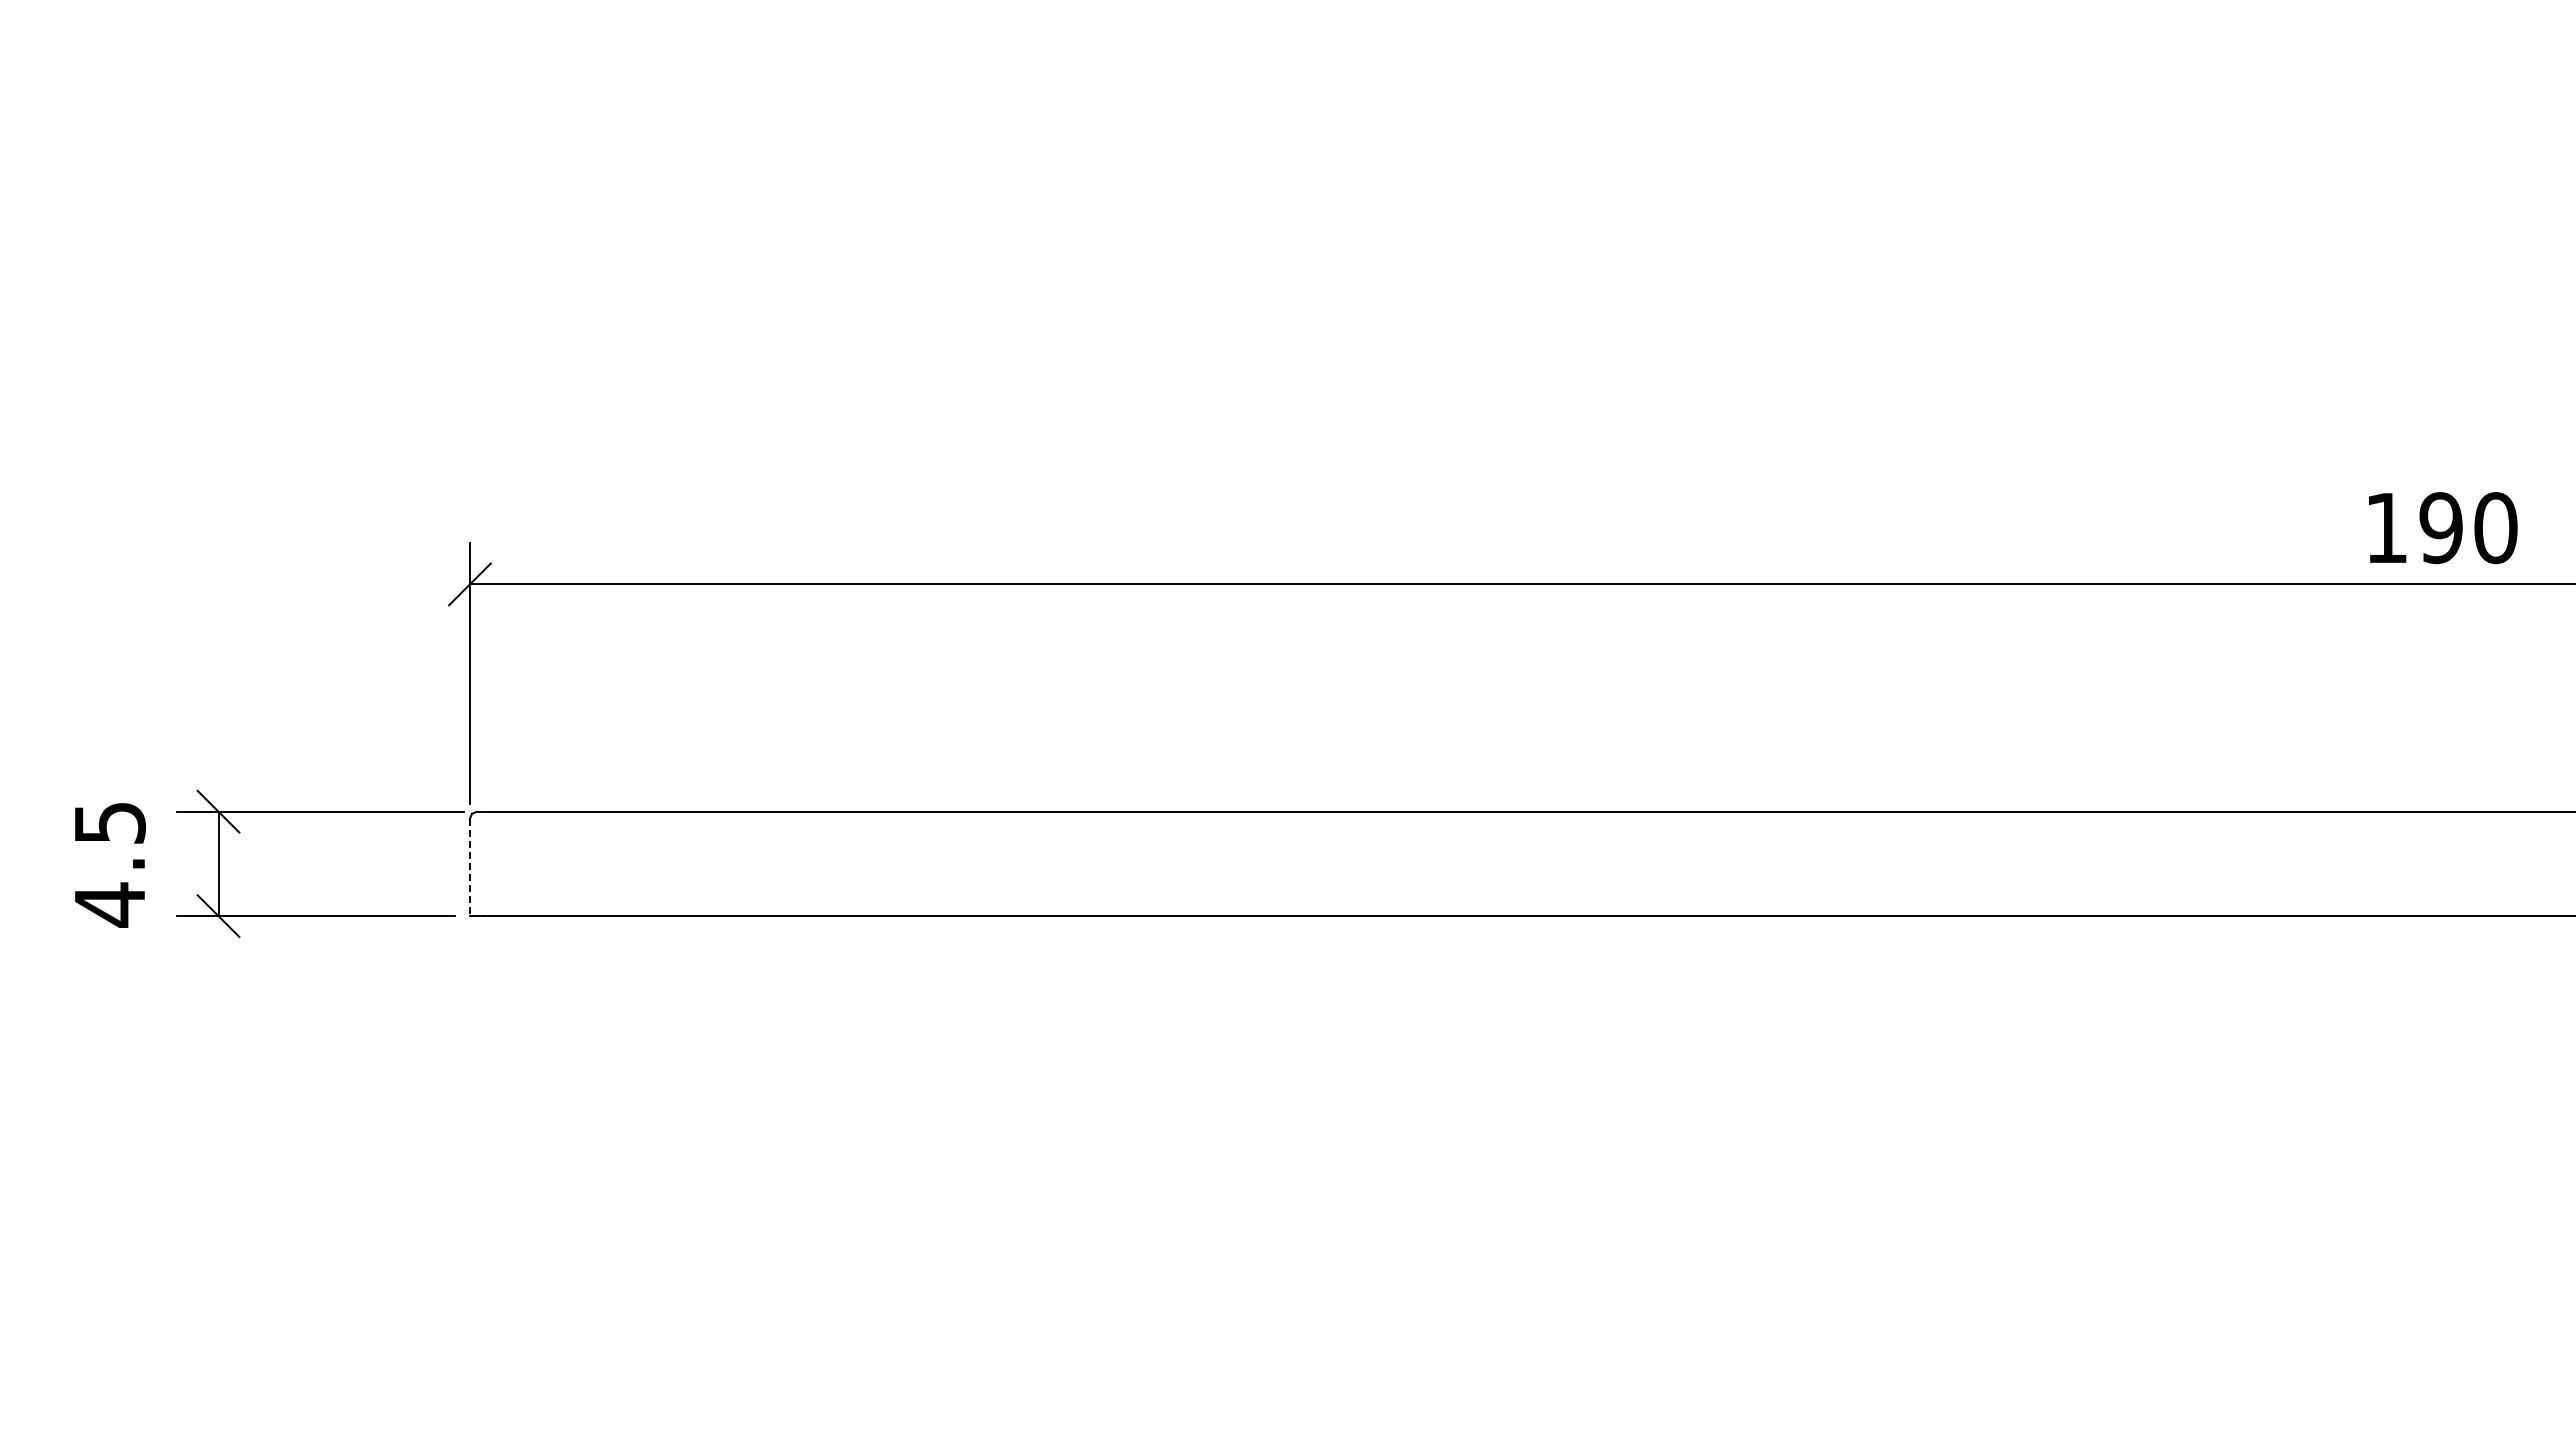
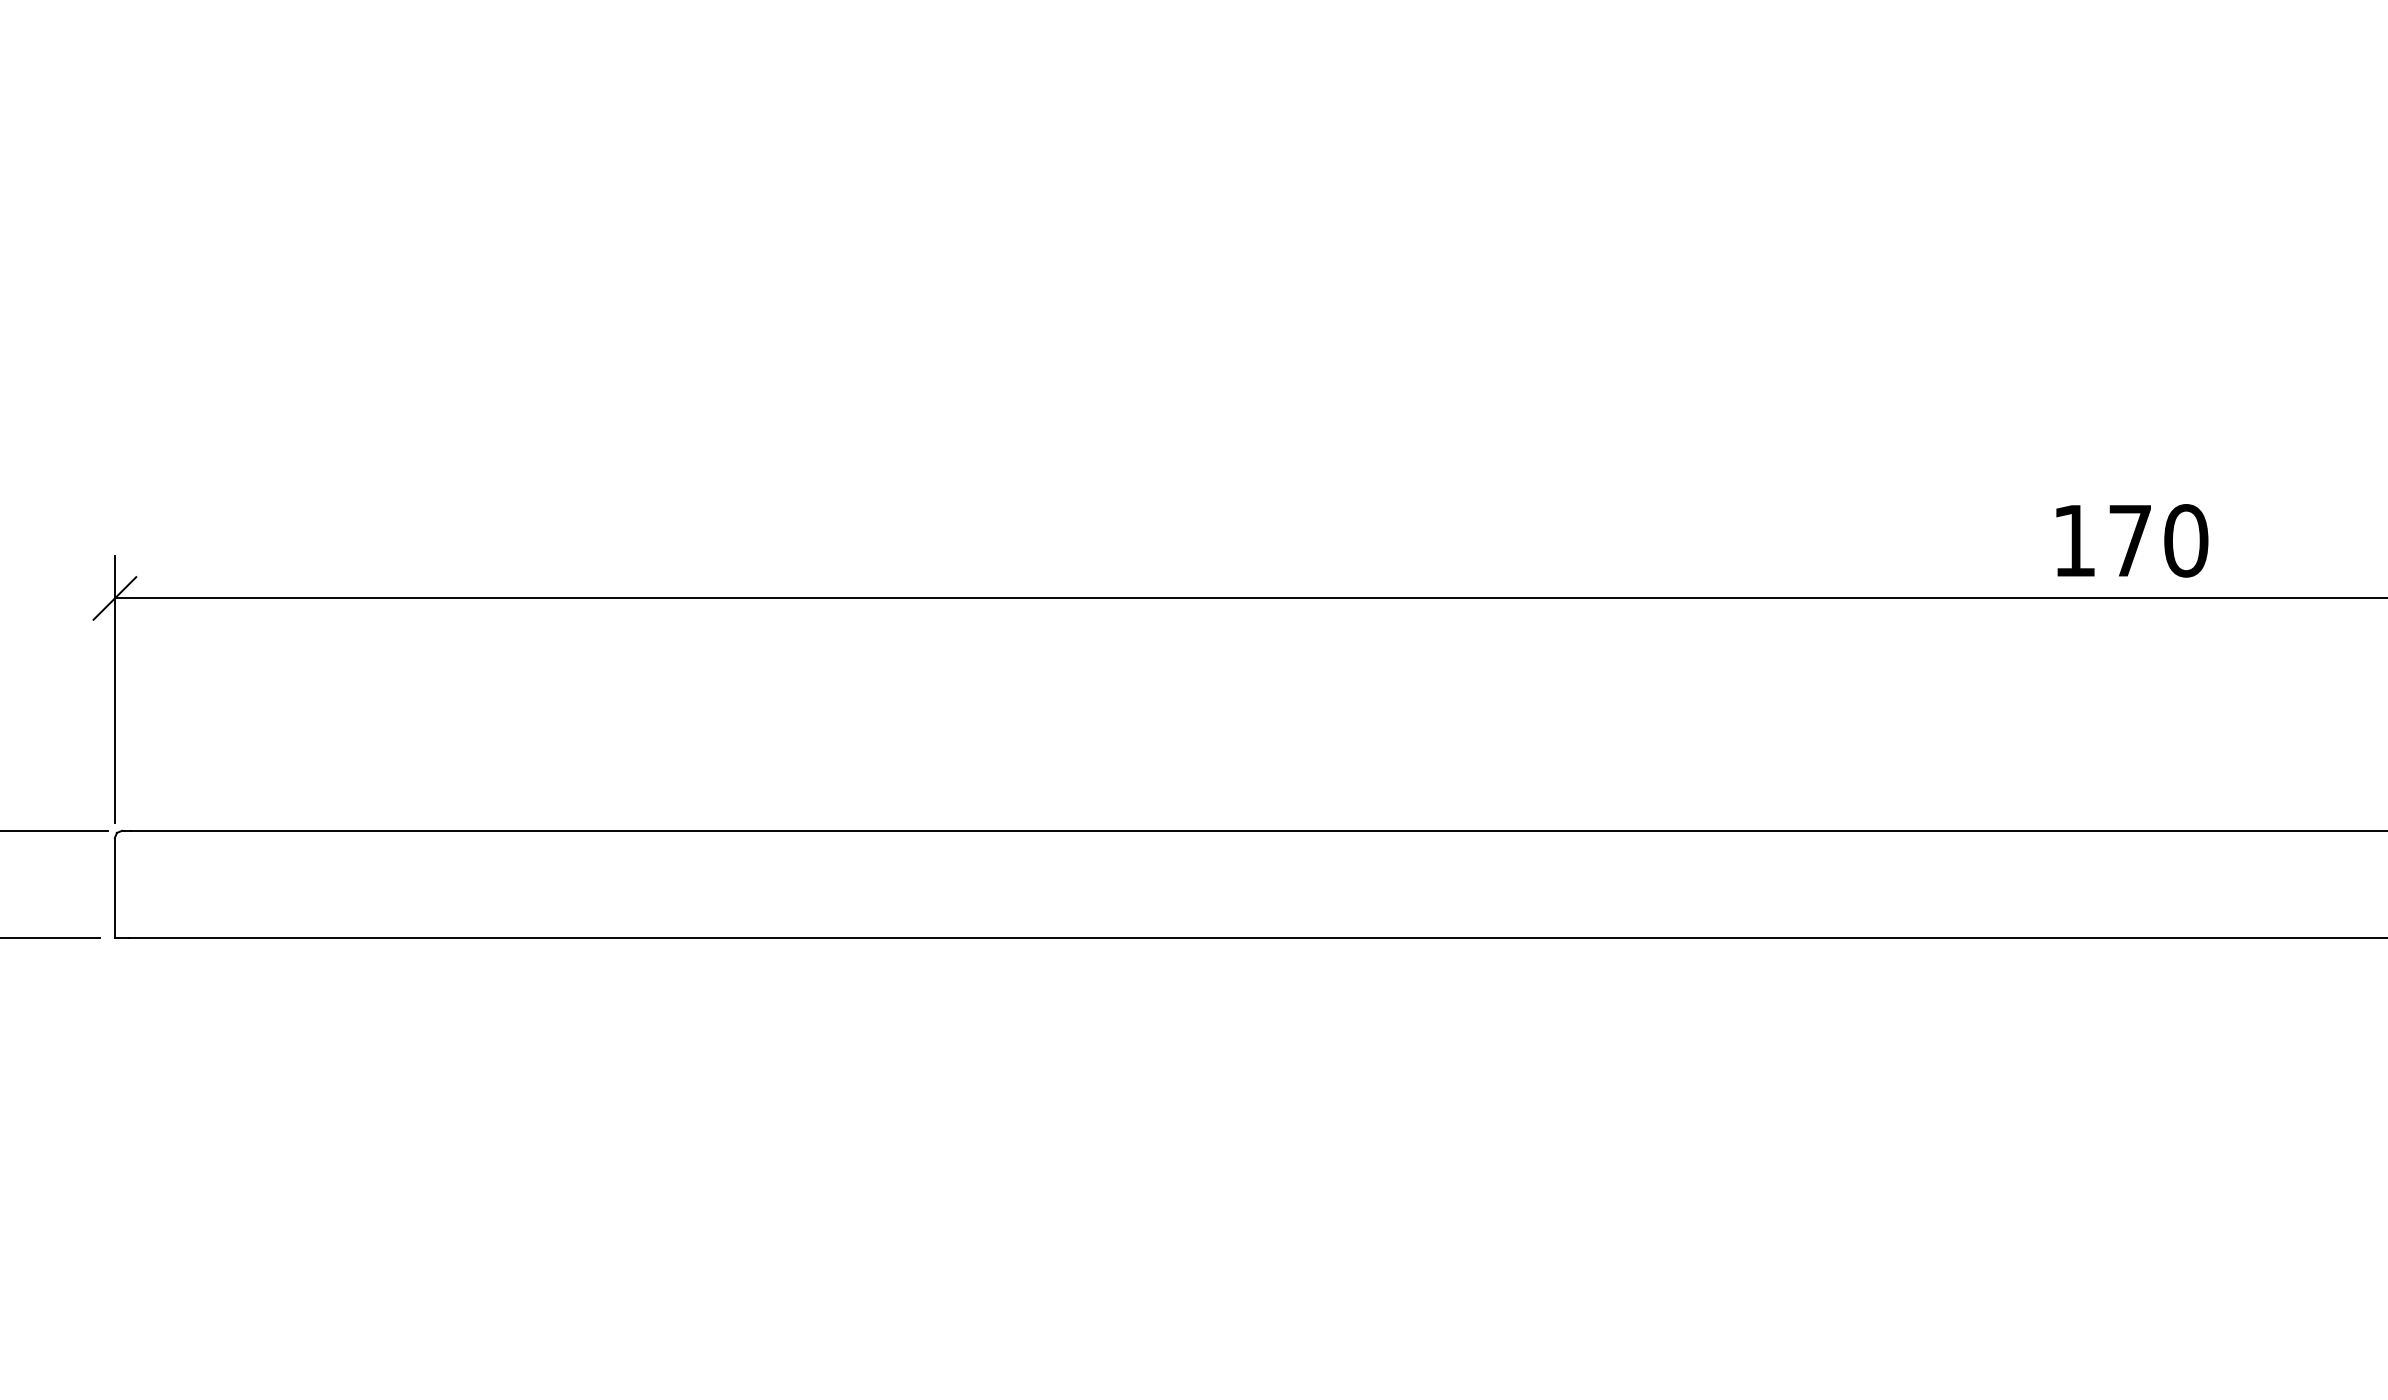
text: (2440, 528) -> (2129, 541), 190 -> 170
line: (469, 867) -> (114, 887), dashed -> solid

